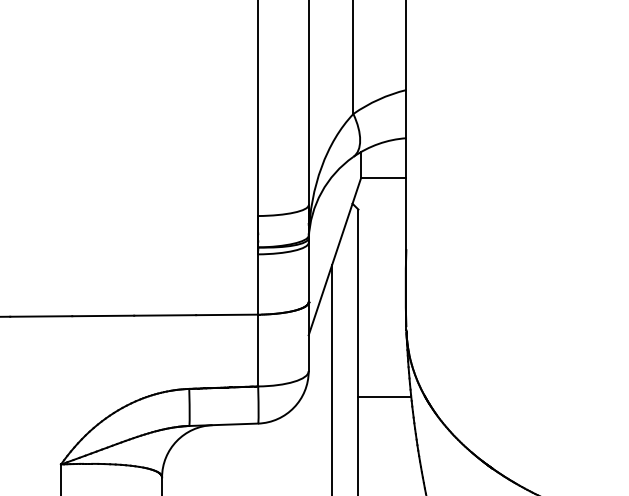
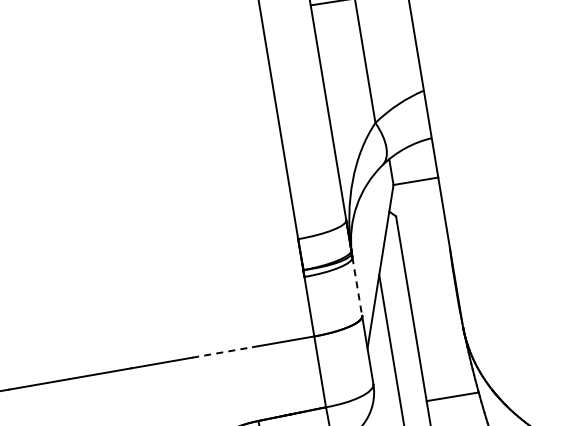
line: (308, 272) -> (357, 286), solid -> dashed
line: (165, 315) -> (223, 352), solid -> dashed

